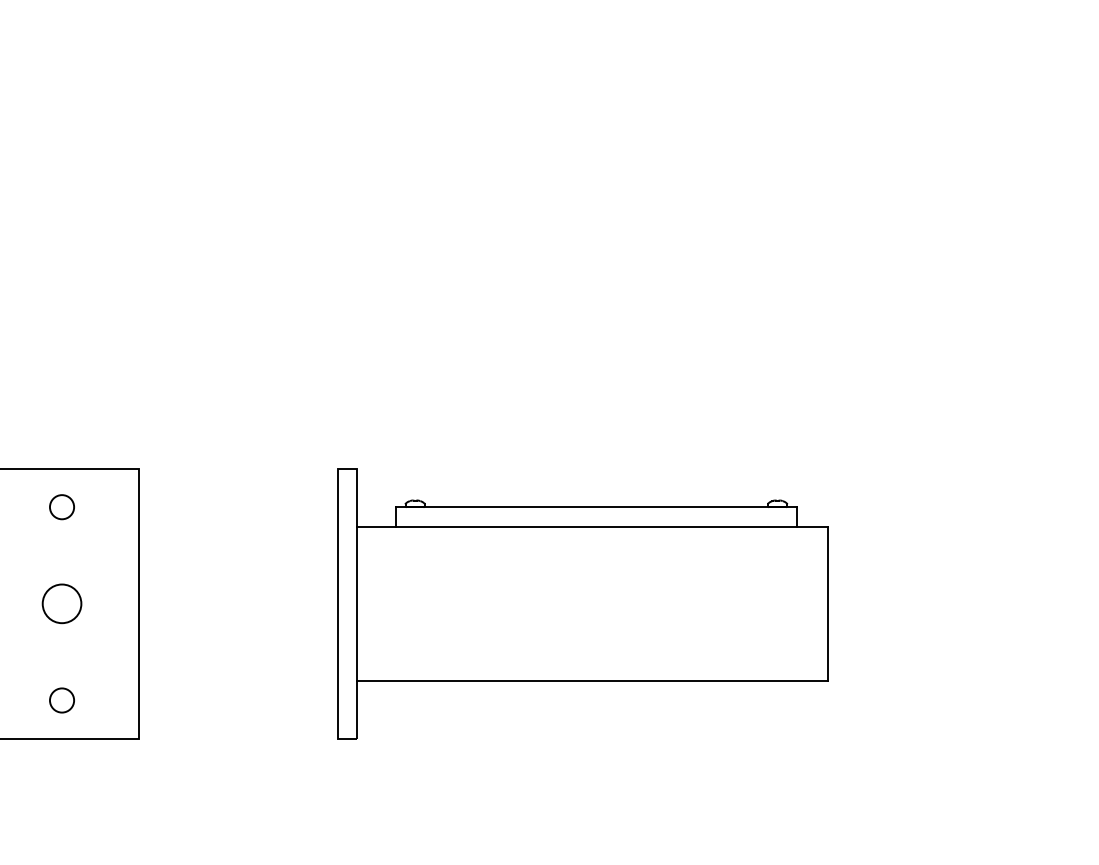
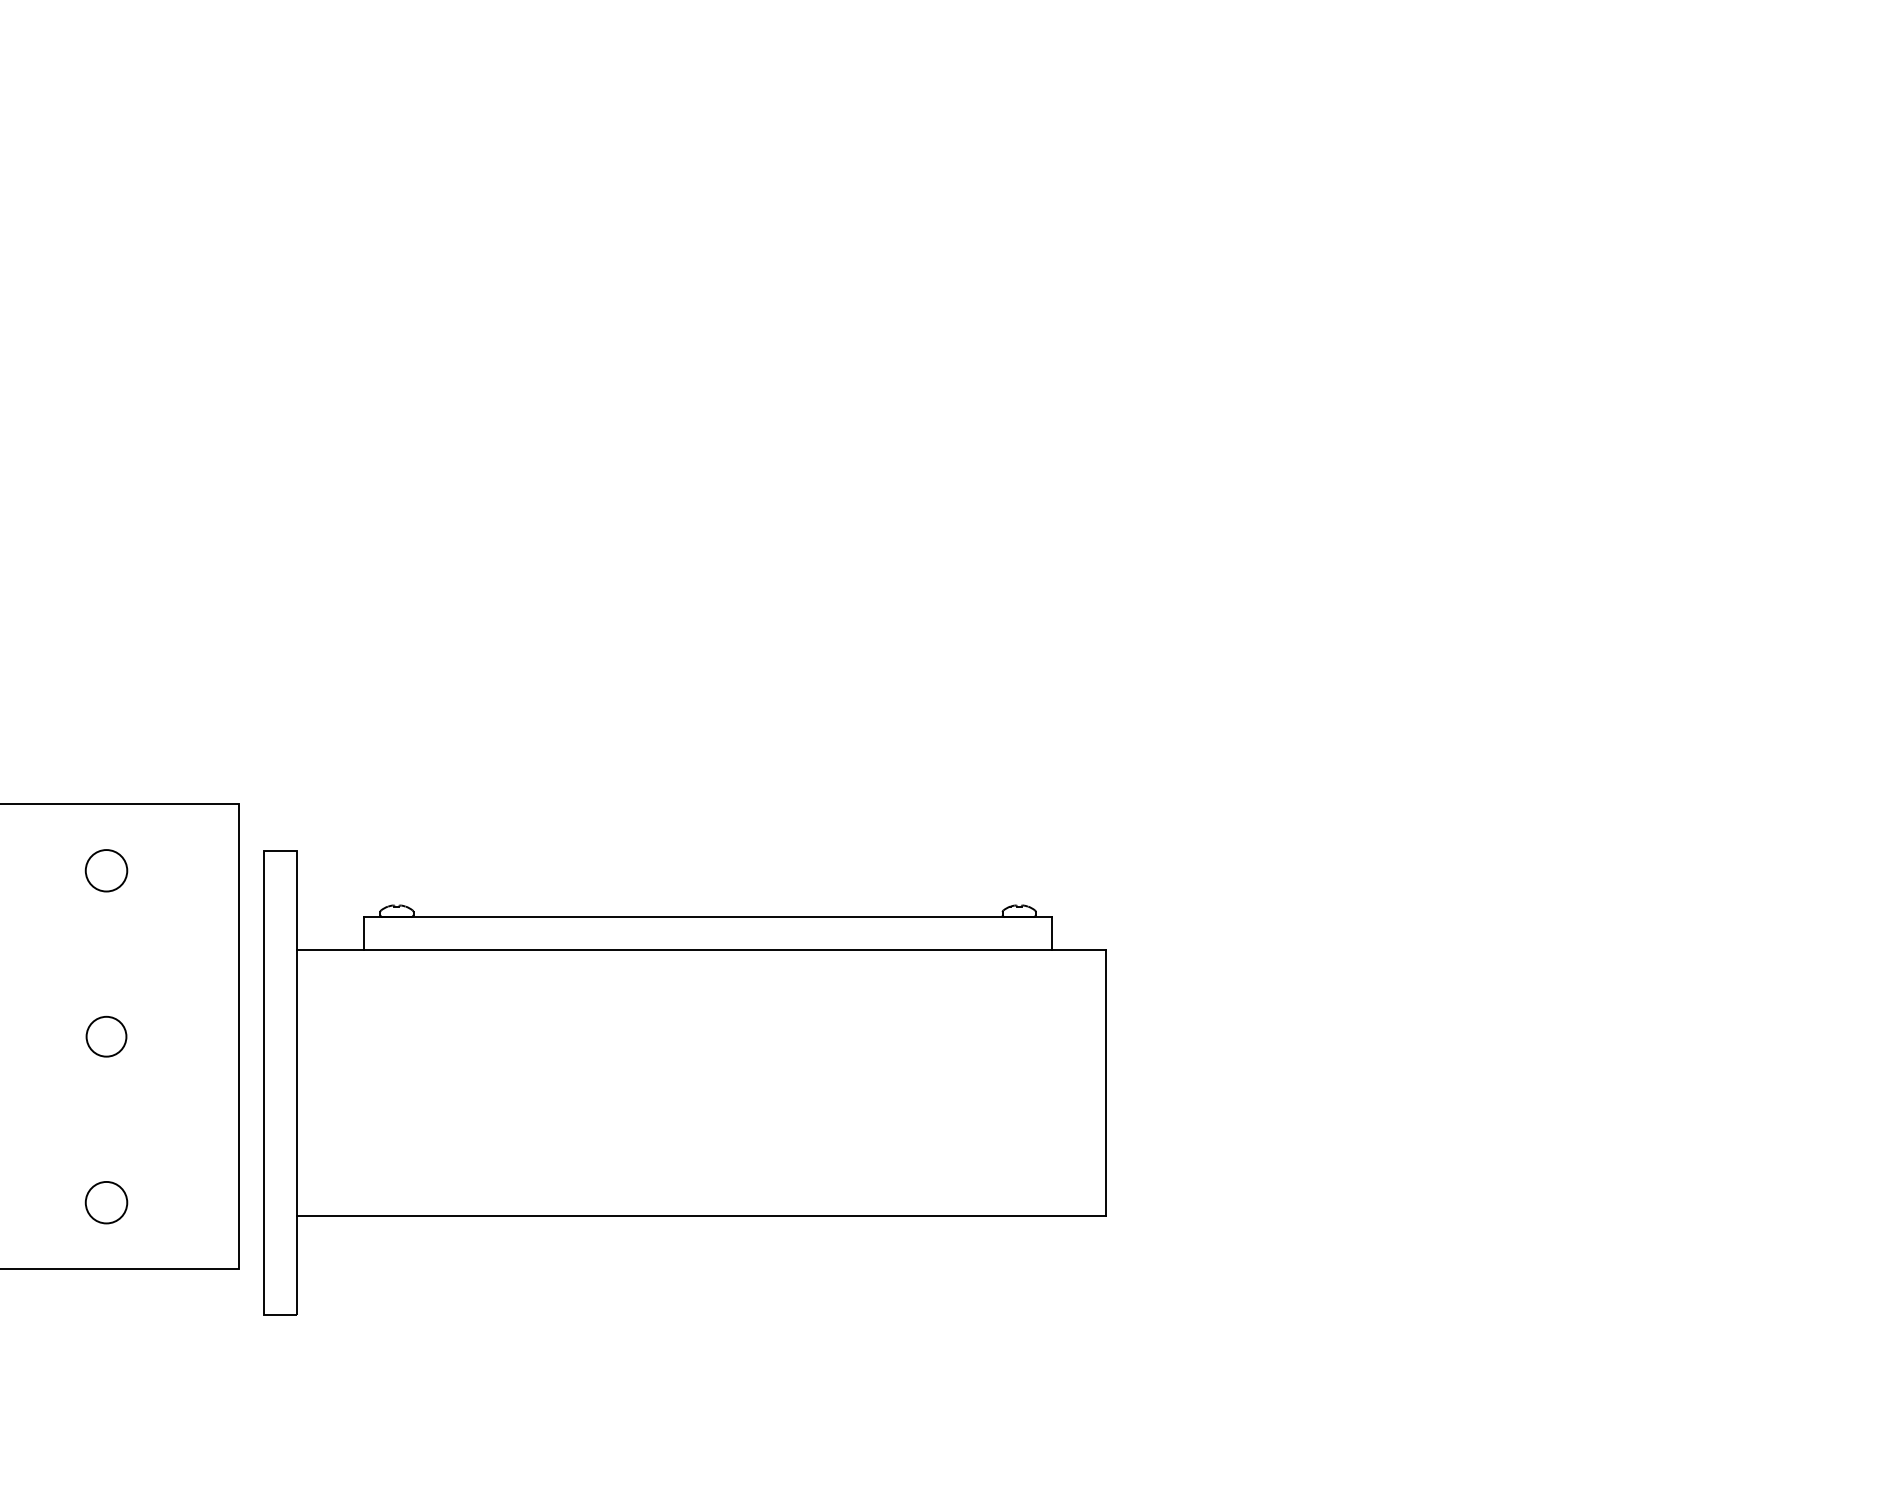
circle: (61, 603) -> (105, 1036), size x0.6
part: (582, 603) -> (684, 1082), moved

